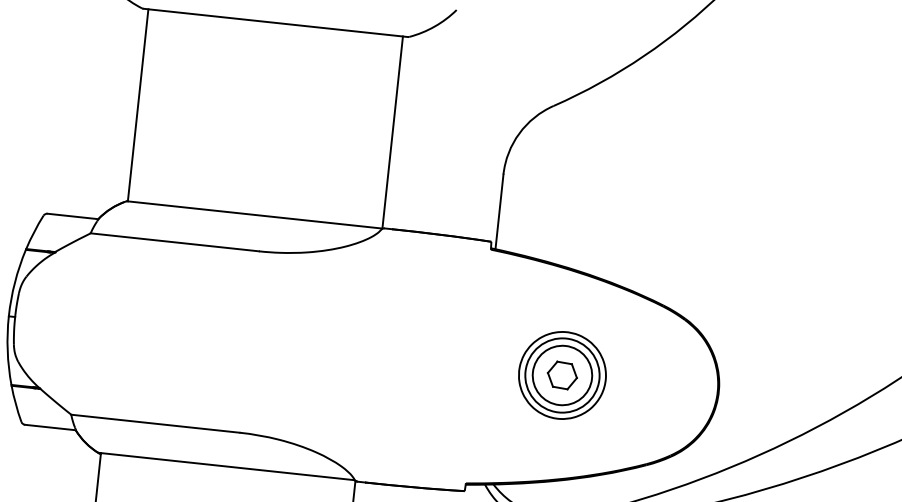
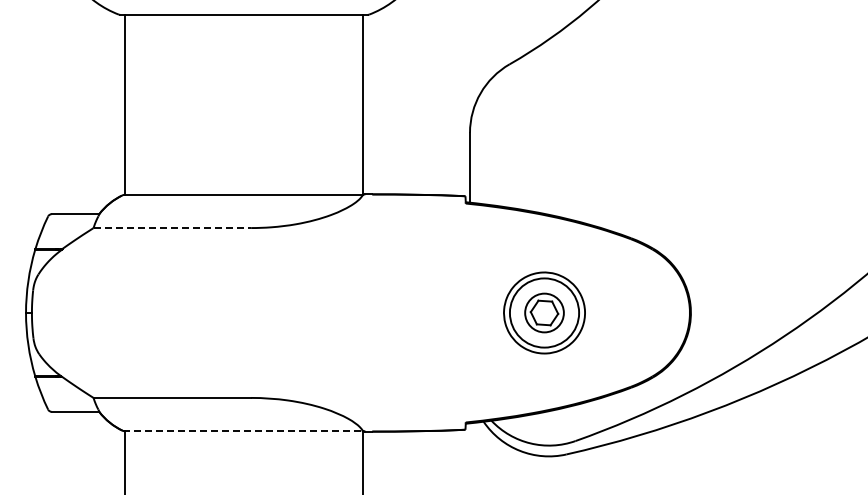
line: (174, 242) -> (172, 228), solid -> dashed
circle: (562, 374) -> (544, 312), size x0.7
line: (226, 466) -> (242, 430), solid -> dashed

